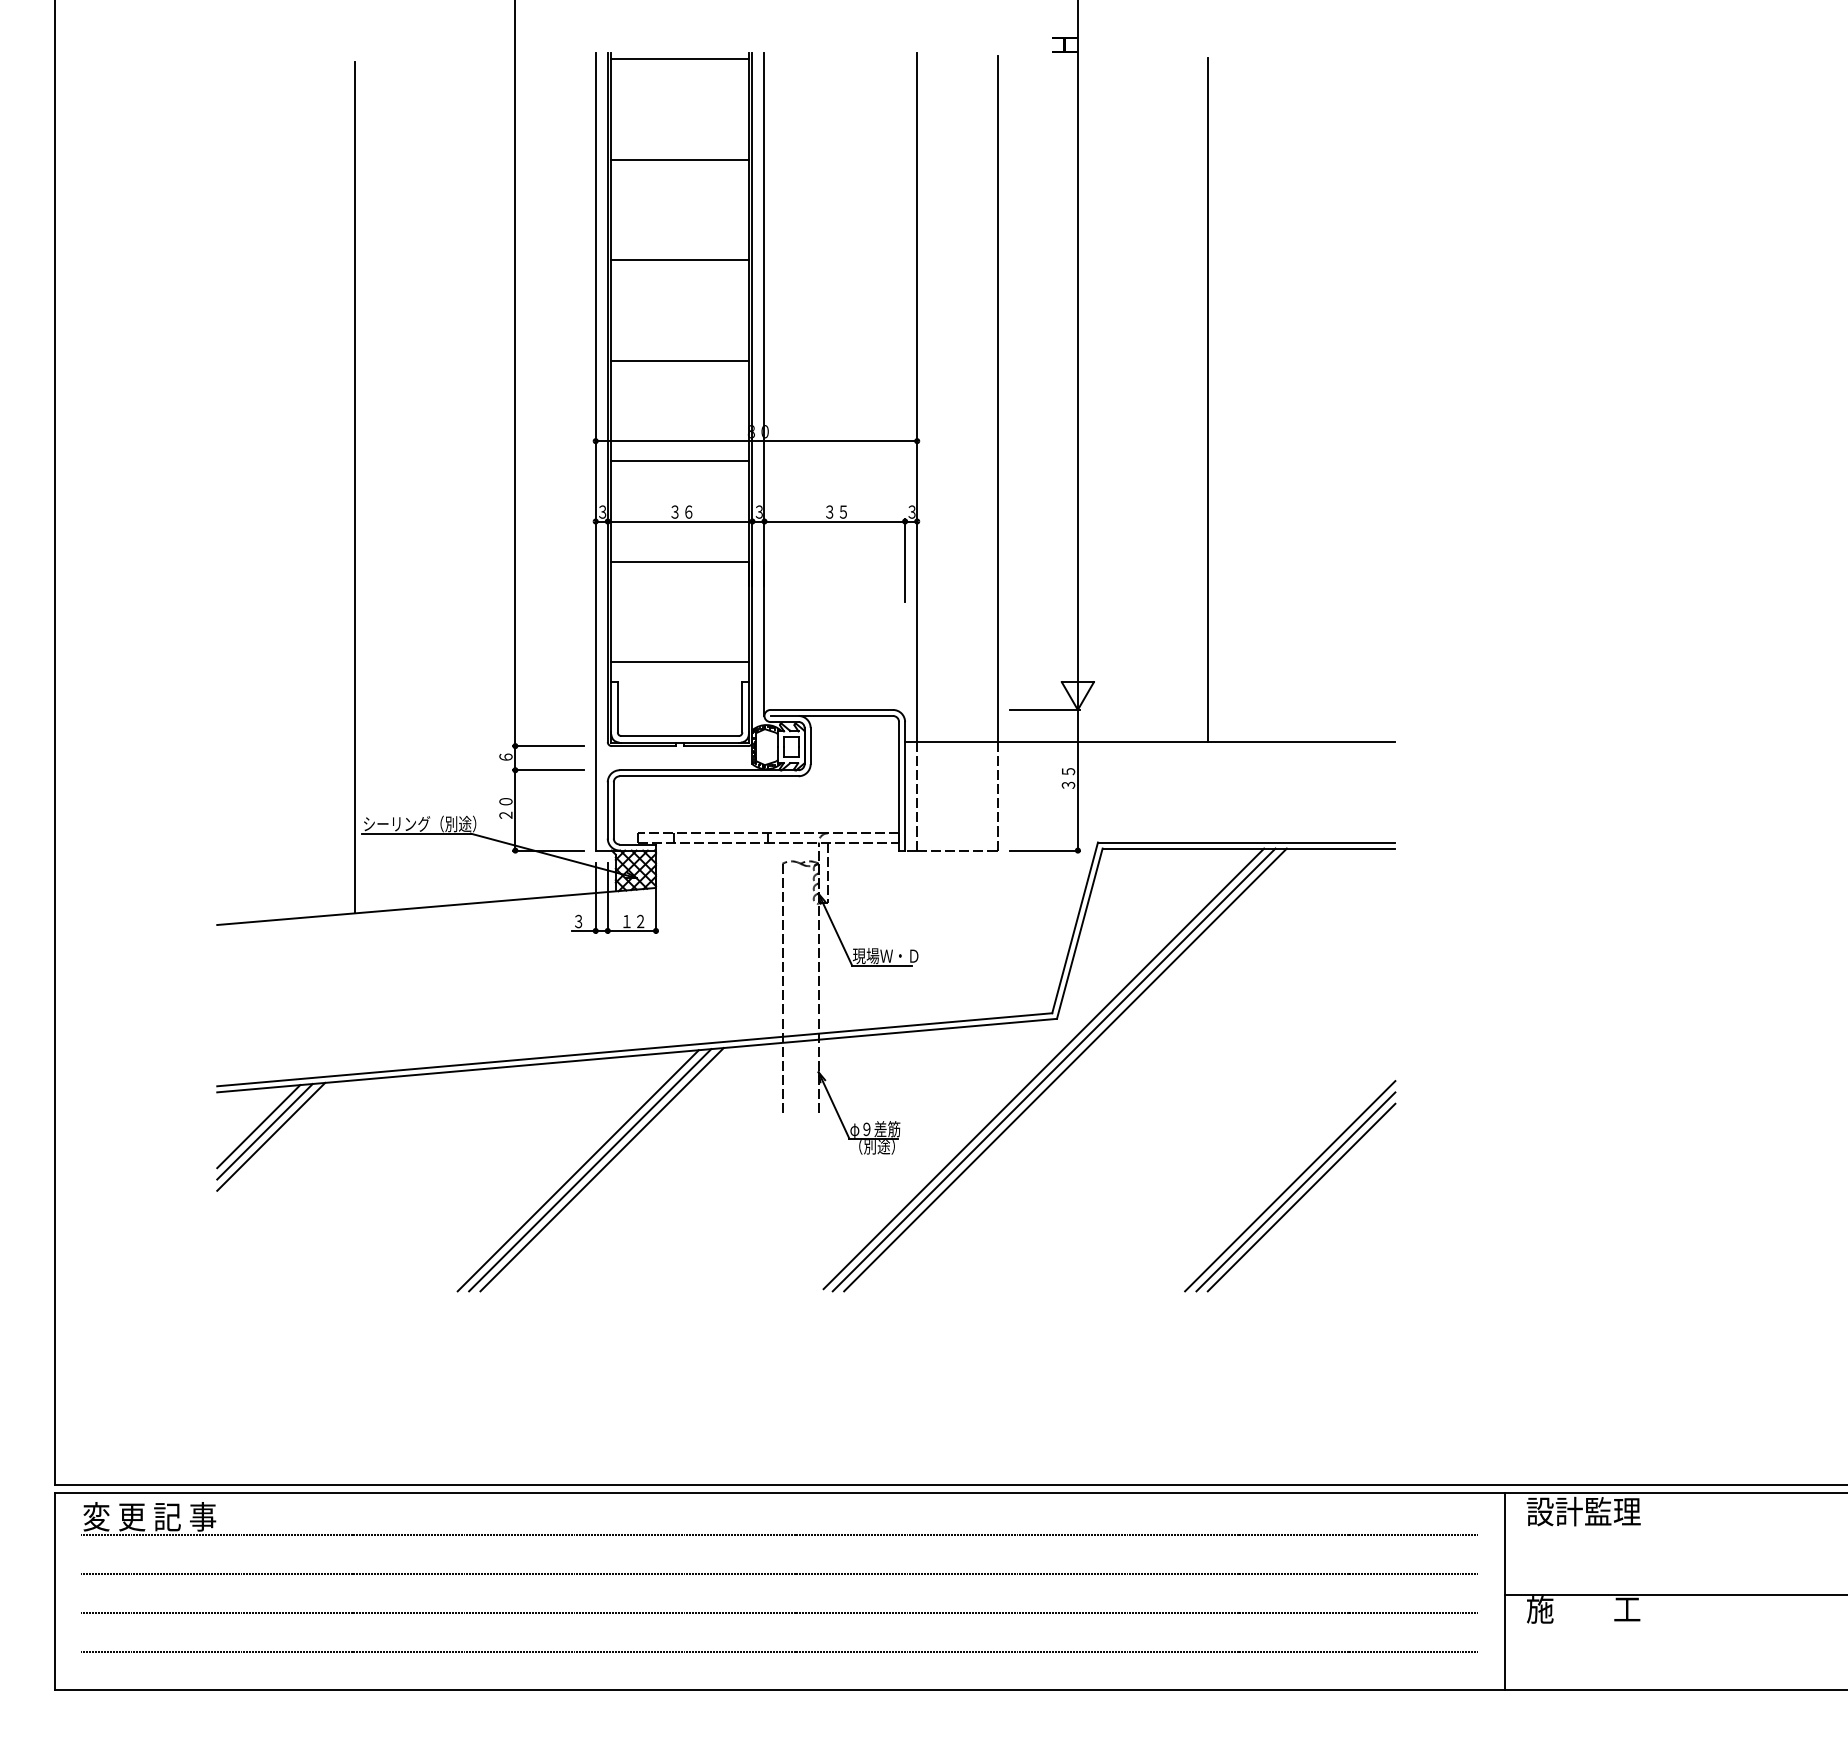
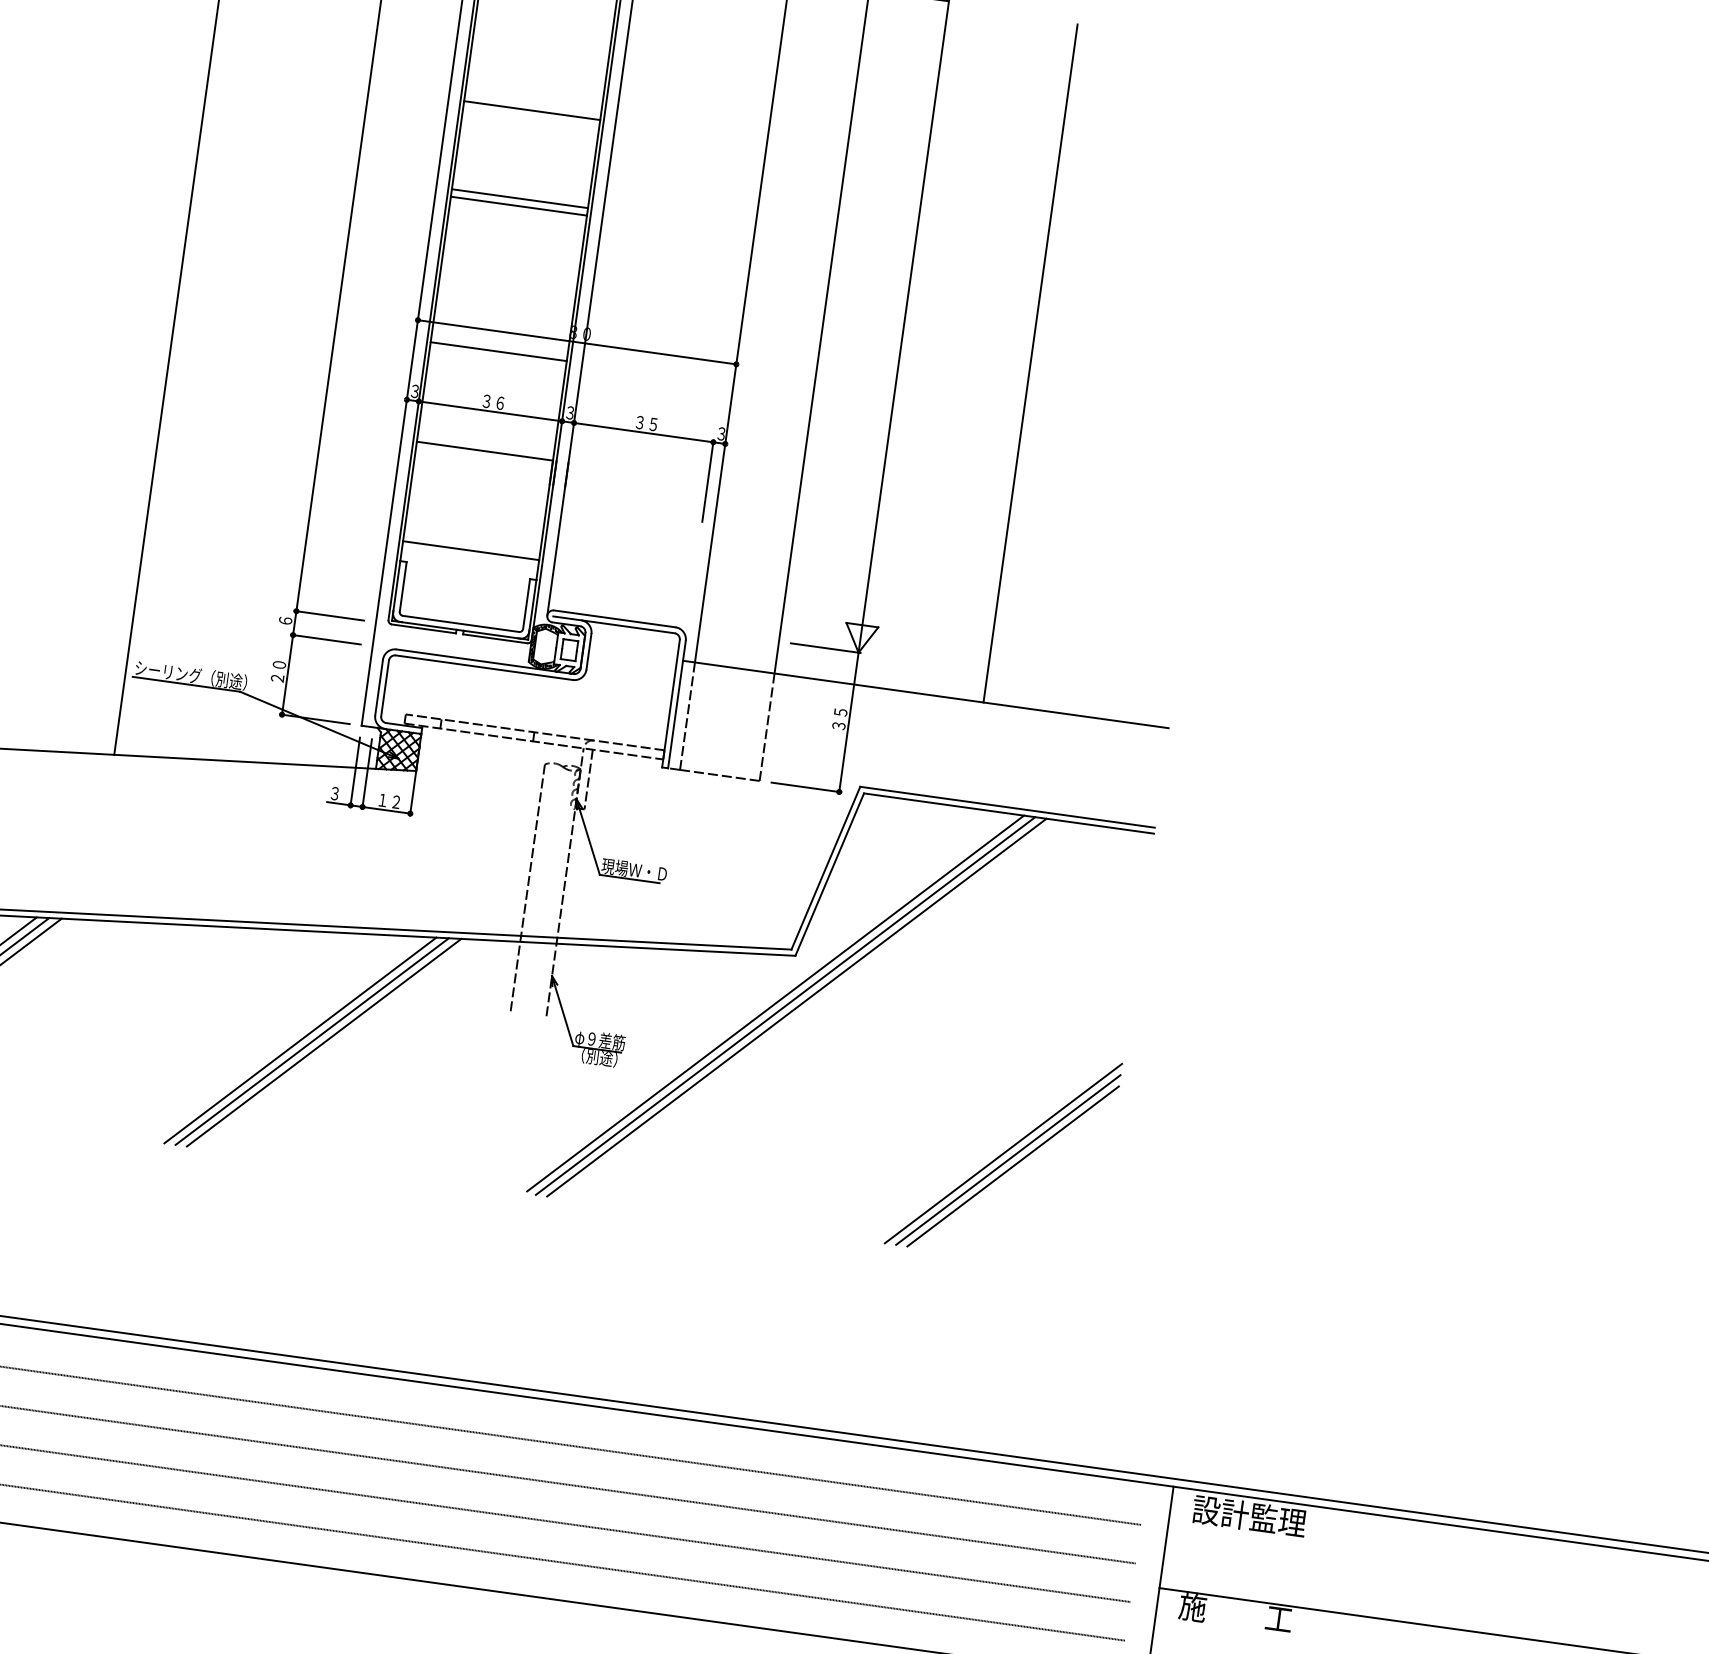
line: (679, 159) -> (531, 110), moved
line: (679, 260) -> (518, 206), moved
line: (679, 360) -> (519, 198), moved

